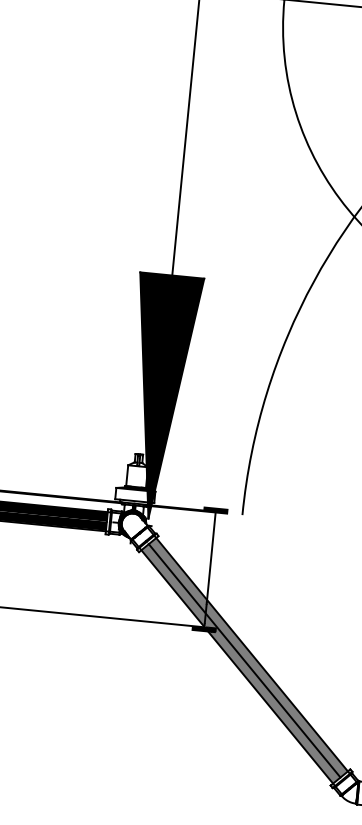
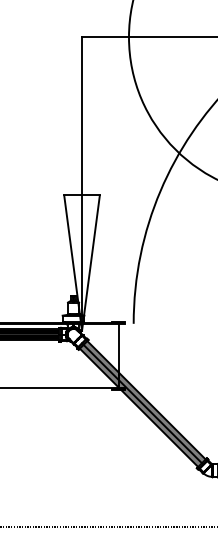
fill: (159, 395) -> (81, 262), removed

